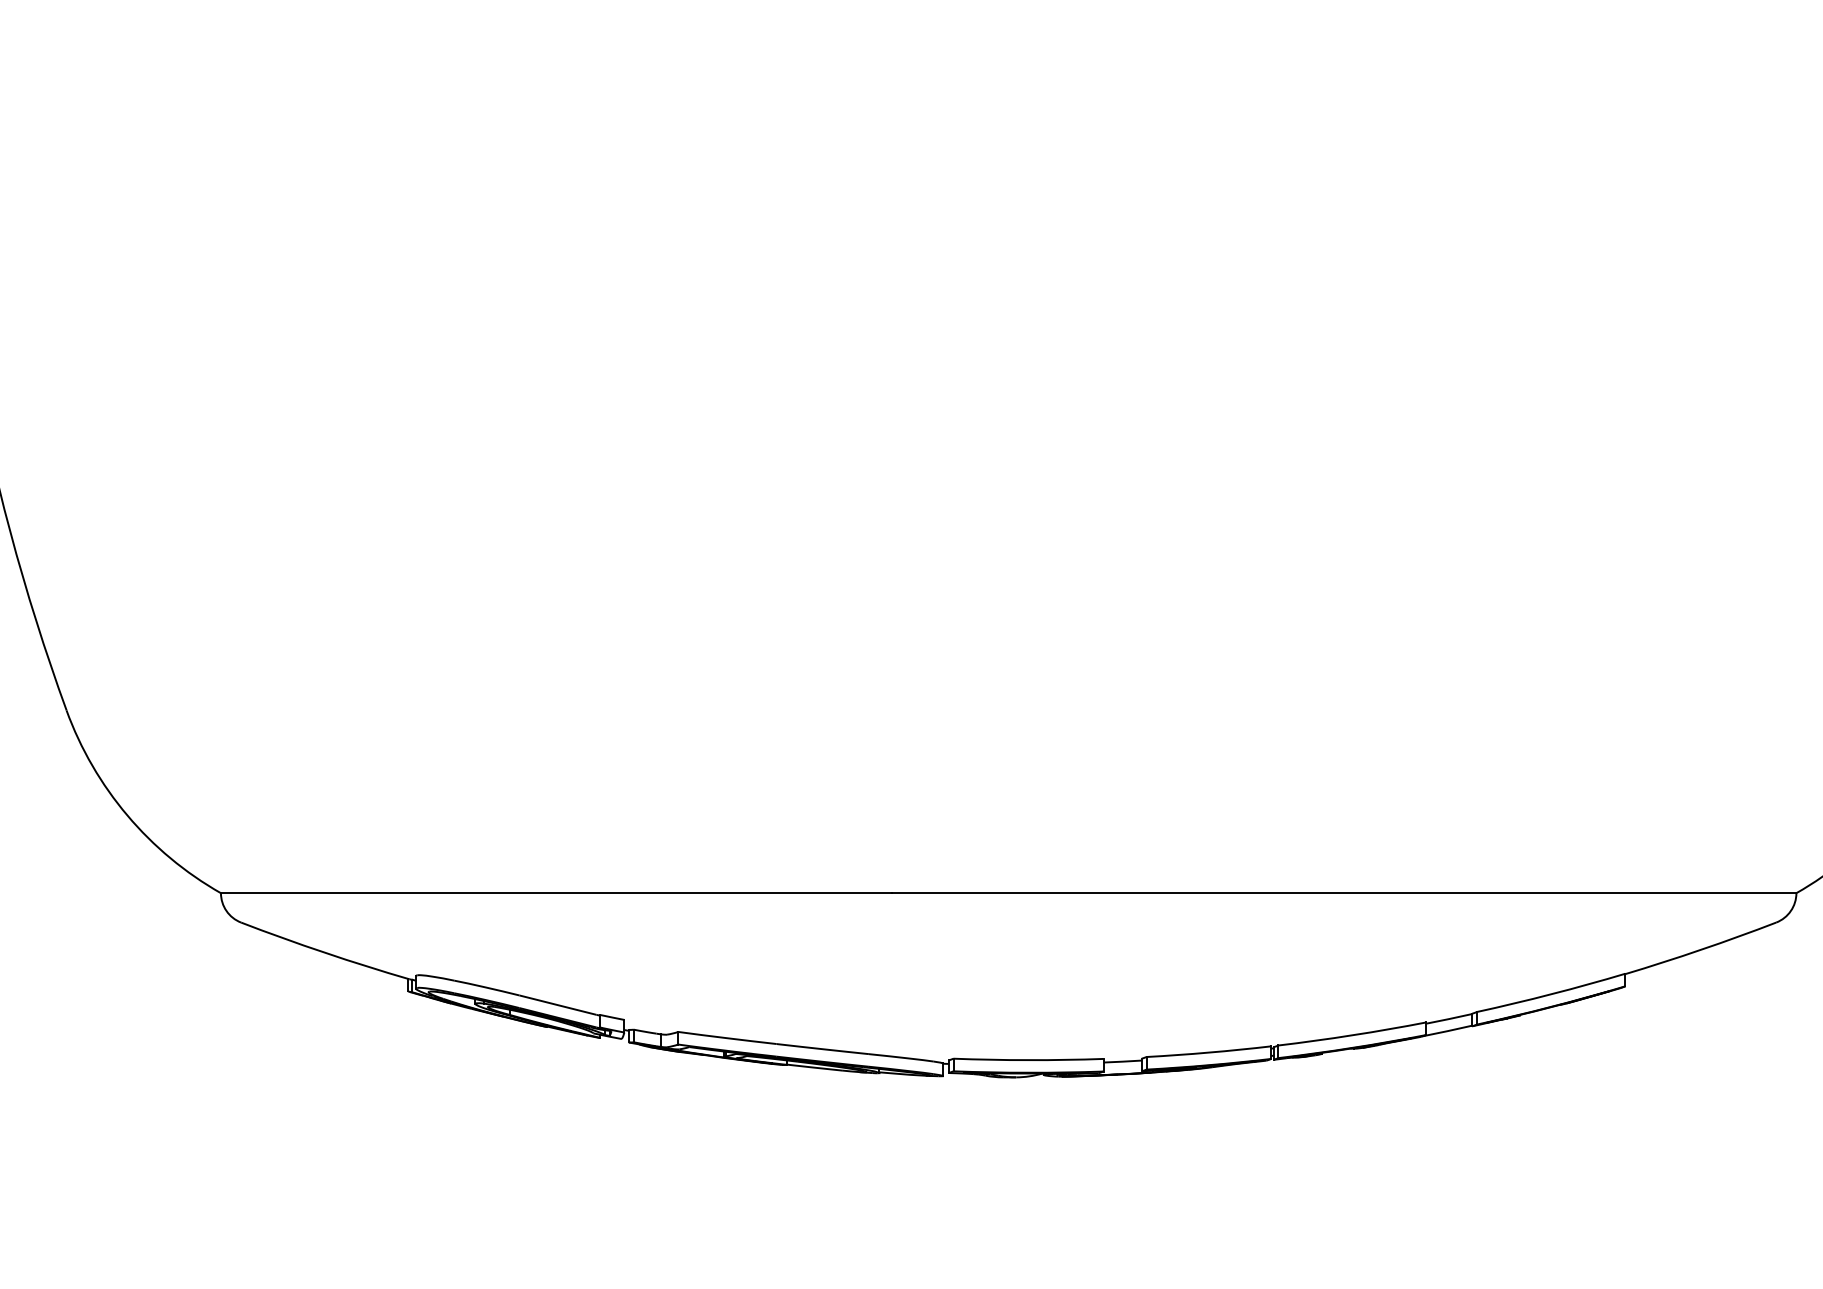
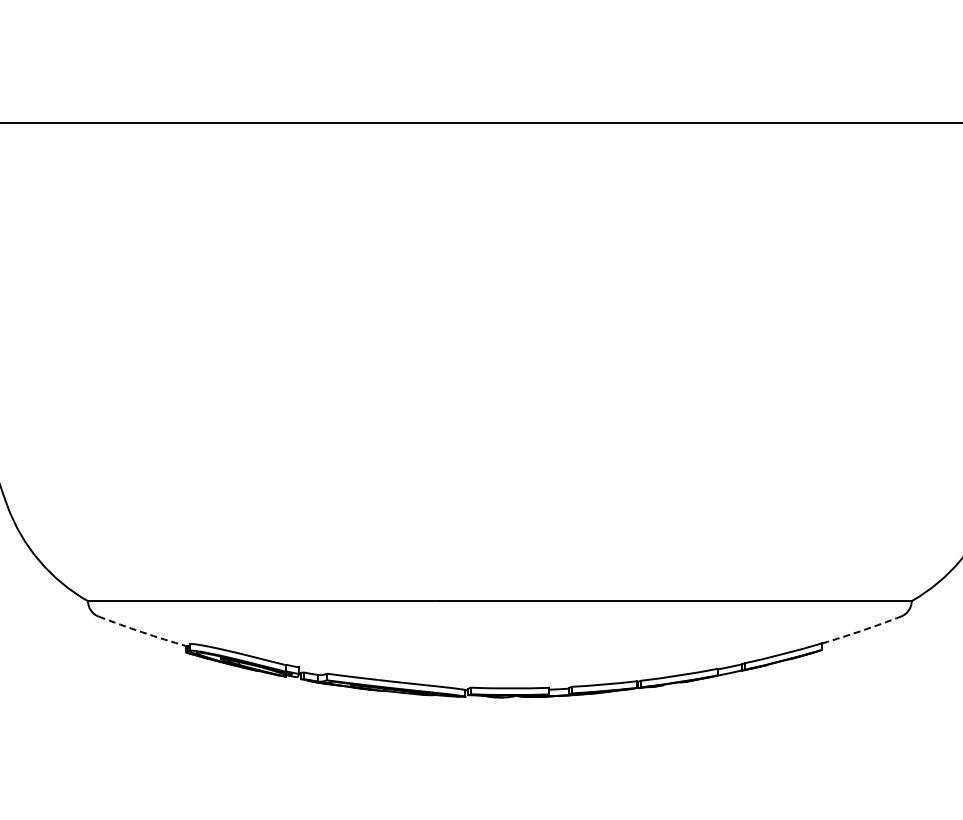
arc: (1700, 949) -> (861, 630), solid -> dashed
arc: (325, 953) -> (142, 632), solid -> dashed

